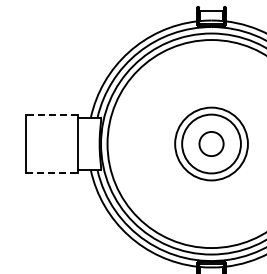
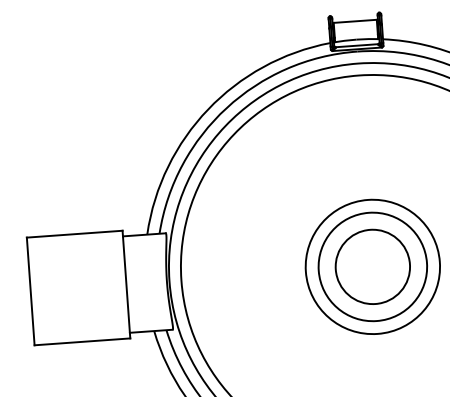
line: (51, 114) -> (74, 233), dashed -> solid
circle: (211, 143) -> (372, 265), size x1.67
line: (52, 173) -> (84, 342), dashed -> solid

